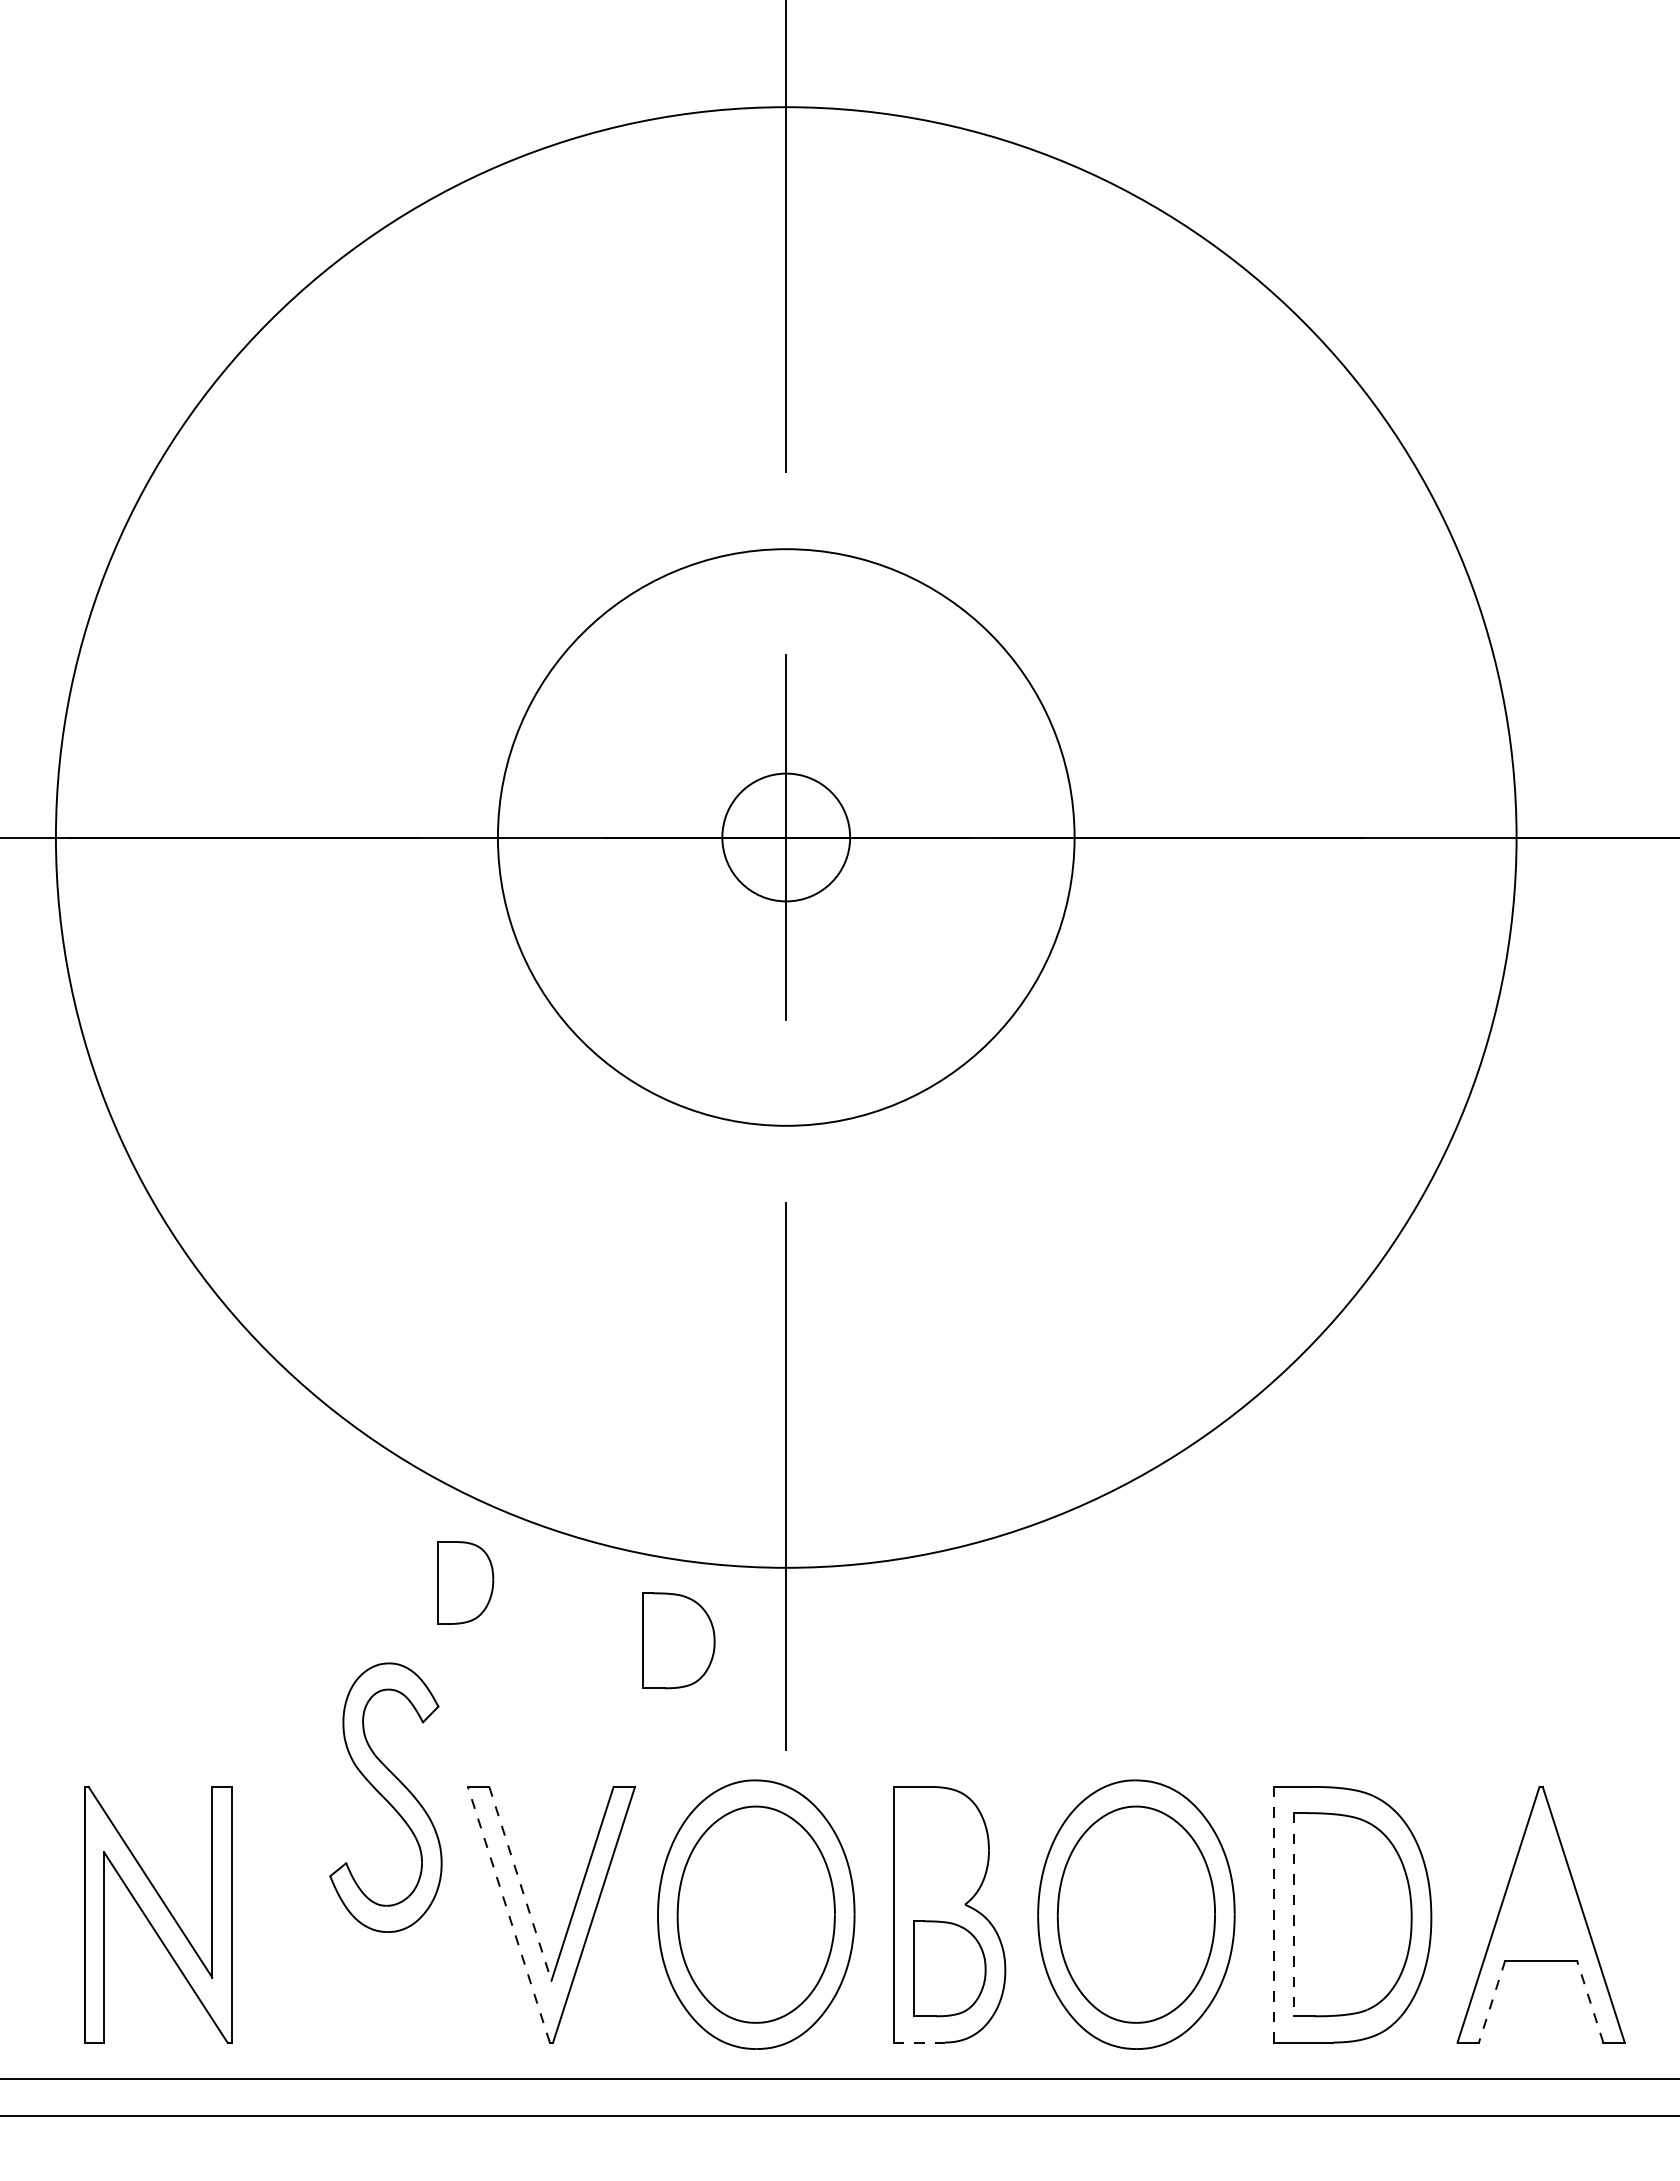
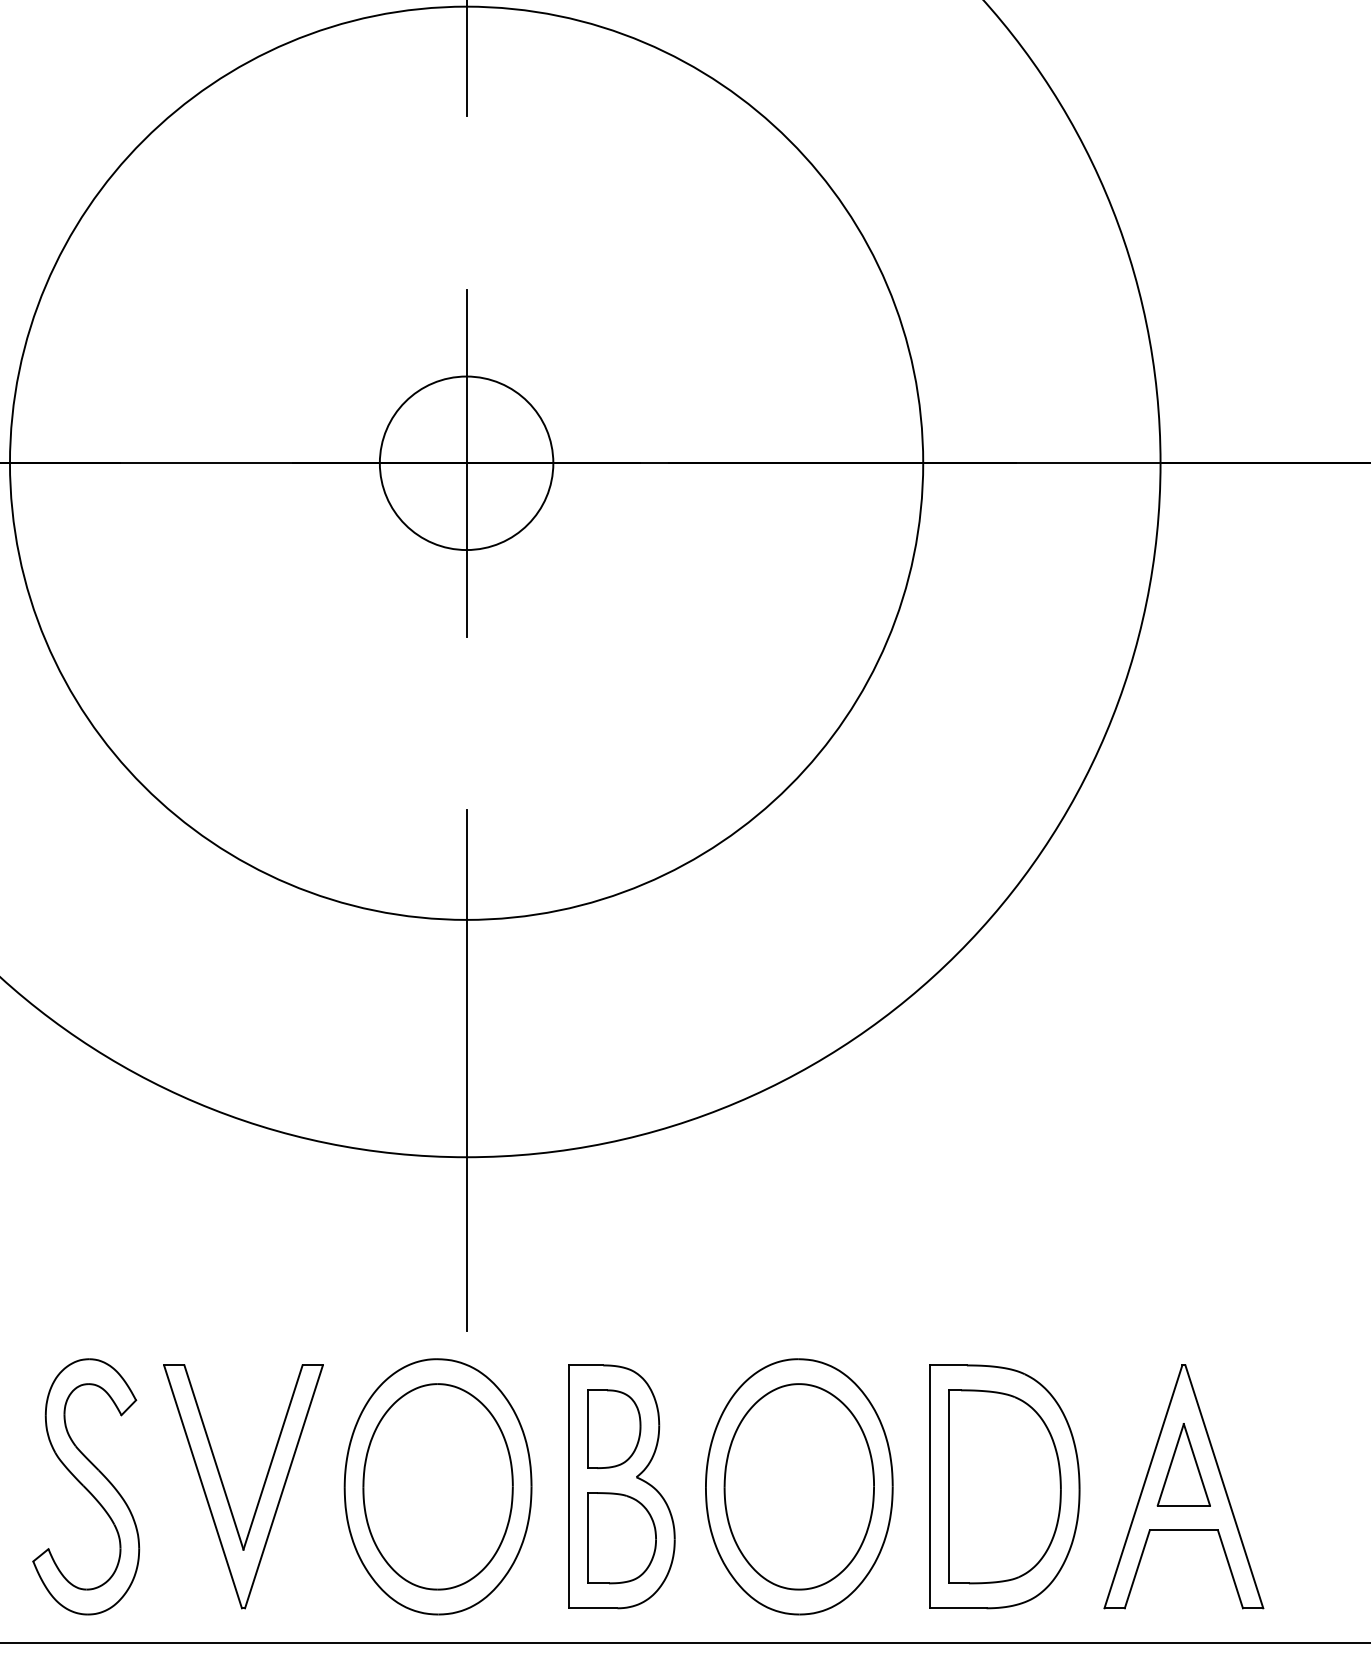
circle: (785, 837) -> (465, 463), size x1.43
circle: (785, 837) -> (465, 463), size x1.67
part: (465, 1582) -> (614, 1428), moved
part: (678, 1640) -> (364, 1226), removed
part: (385, 1797) -> (85, 1486), moved
line: (520, 1883) -> (214, 1457), dashed -> solid
part: (1540, 1891) -> (1183, 1464), added
line: (508, 1914) -> (202, 1486), dashed -> solid
line: (1274, 1914) -> (930, 1486), dashed -> solid
line: (1293, 1914) -> (948, 1486), dashed -> solid
line: (1590, 2001) -> (1230, 1569), dashed -> solid
line: (1491, 2002) -> (1136, 1570), dashed -> solid
line: (919, 2042) -> (593, 1608), dashed -> solid

